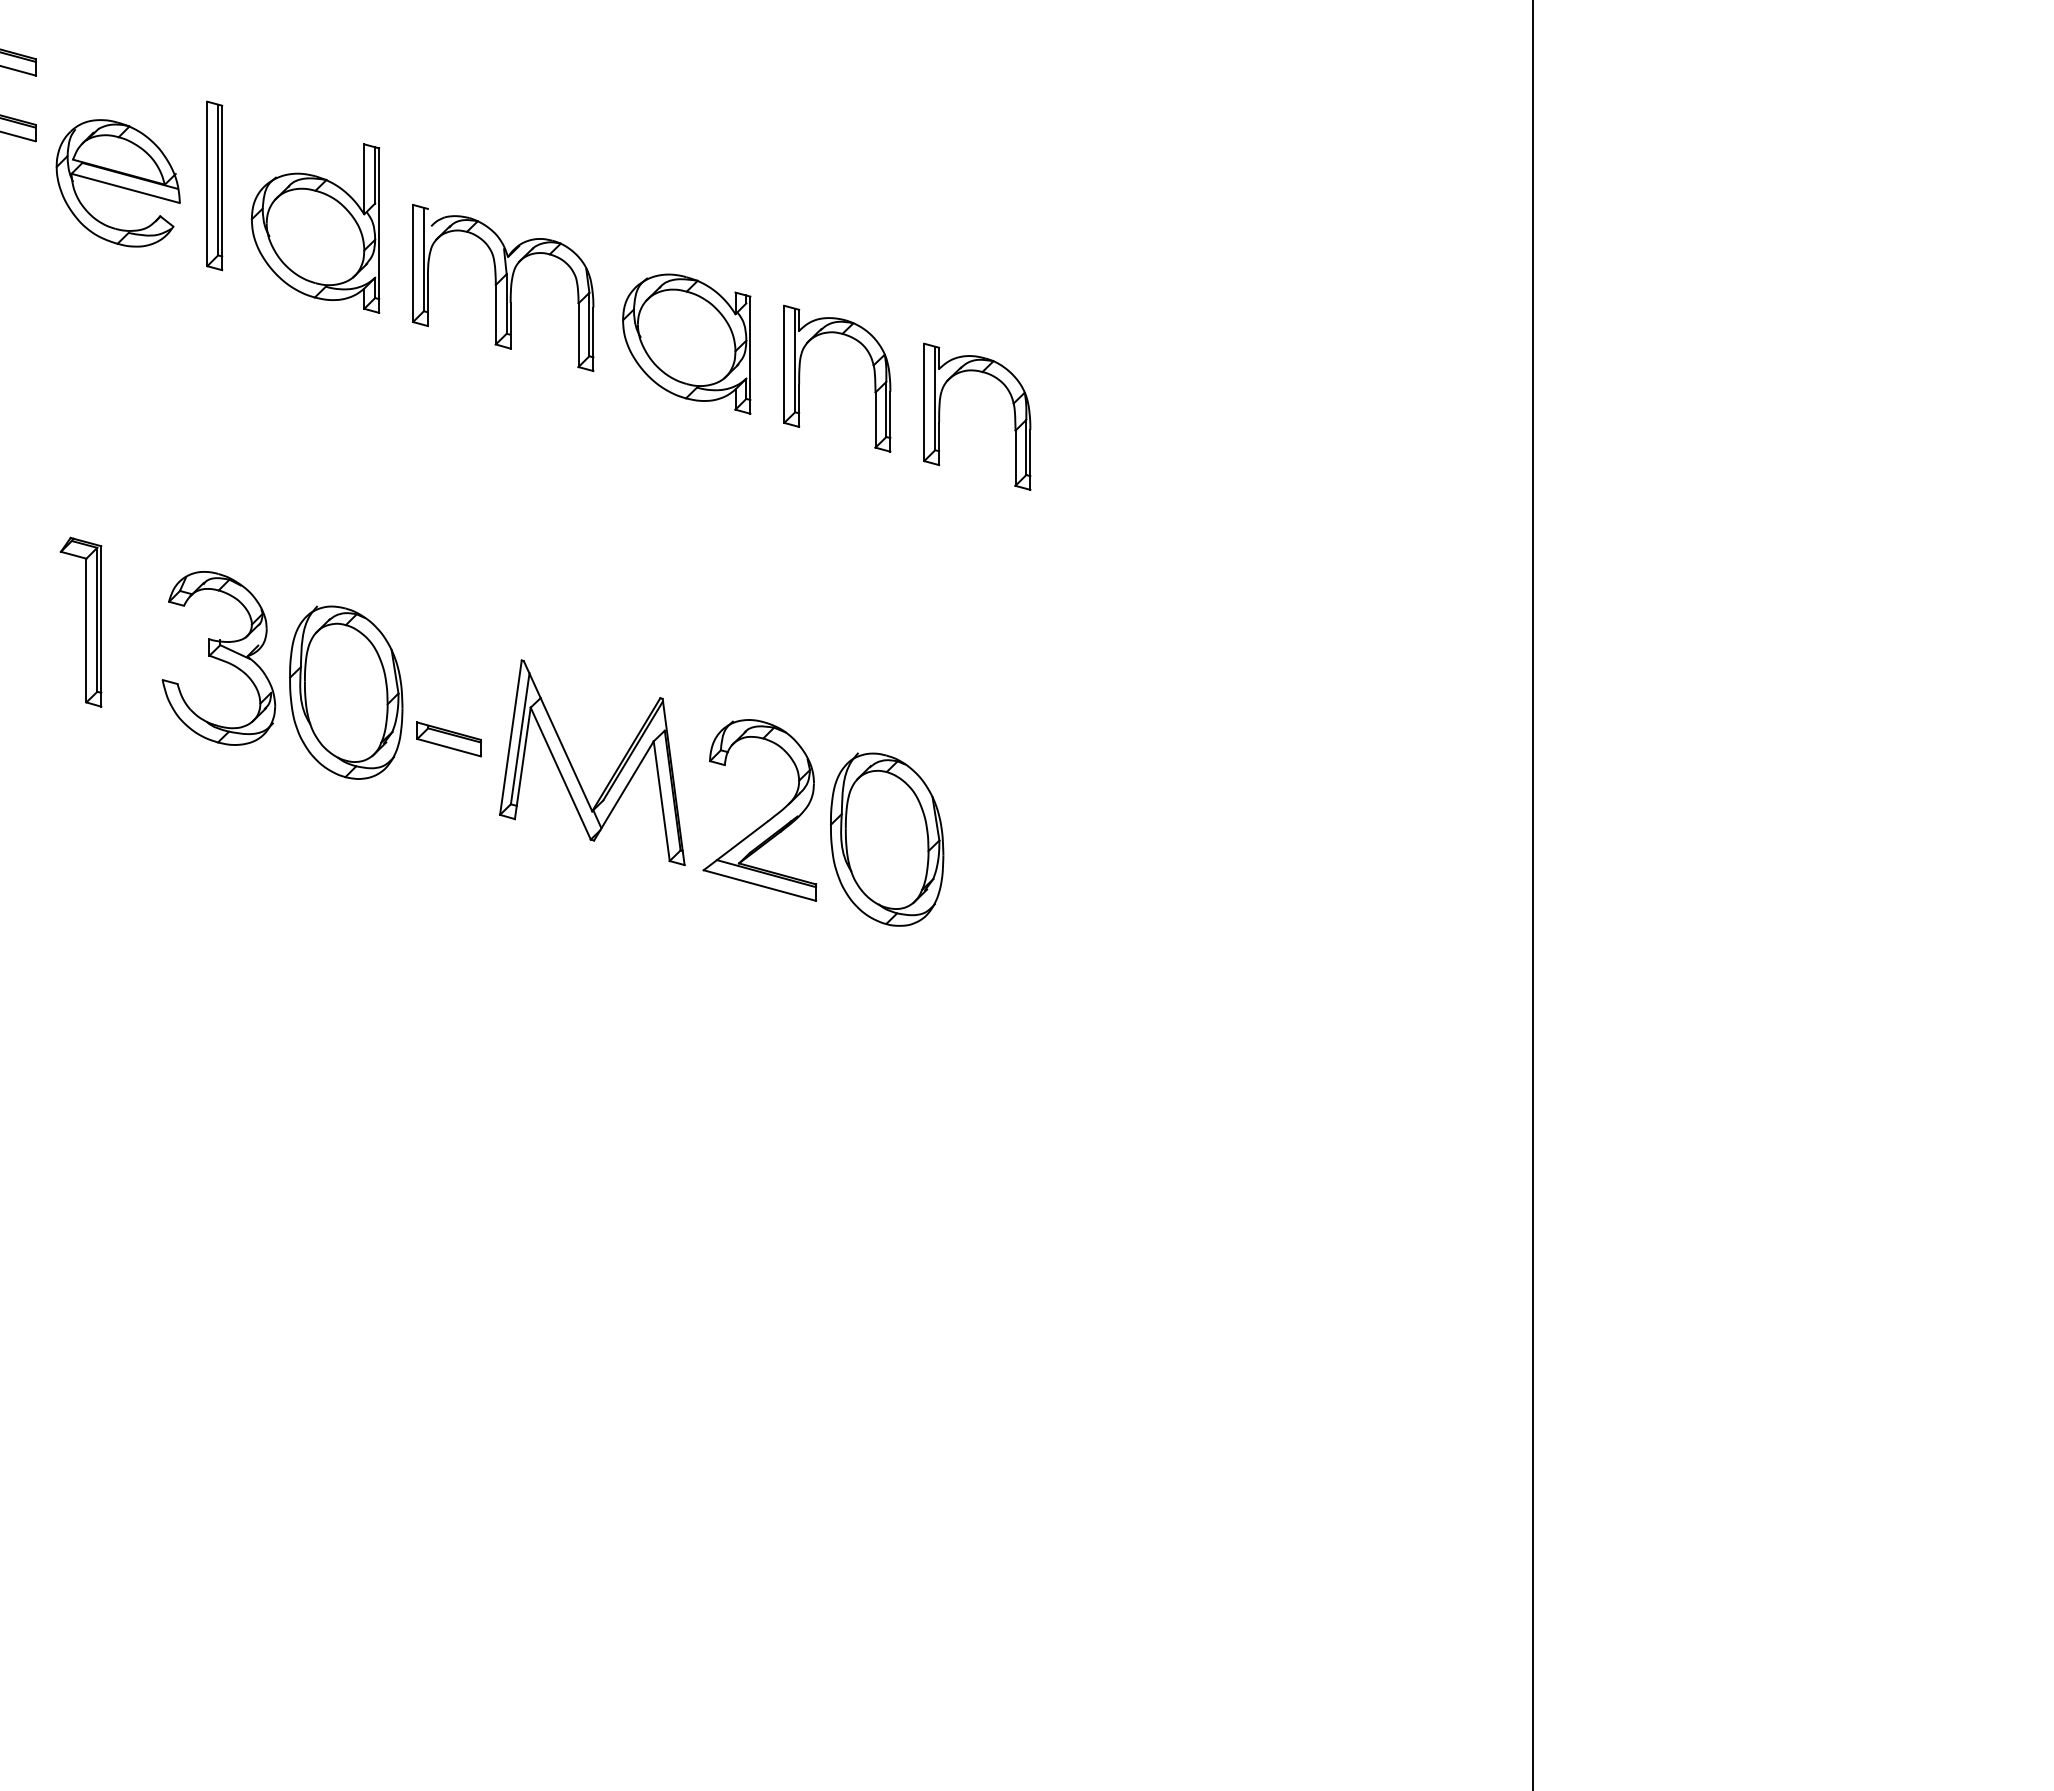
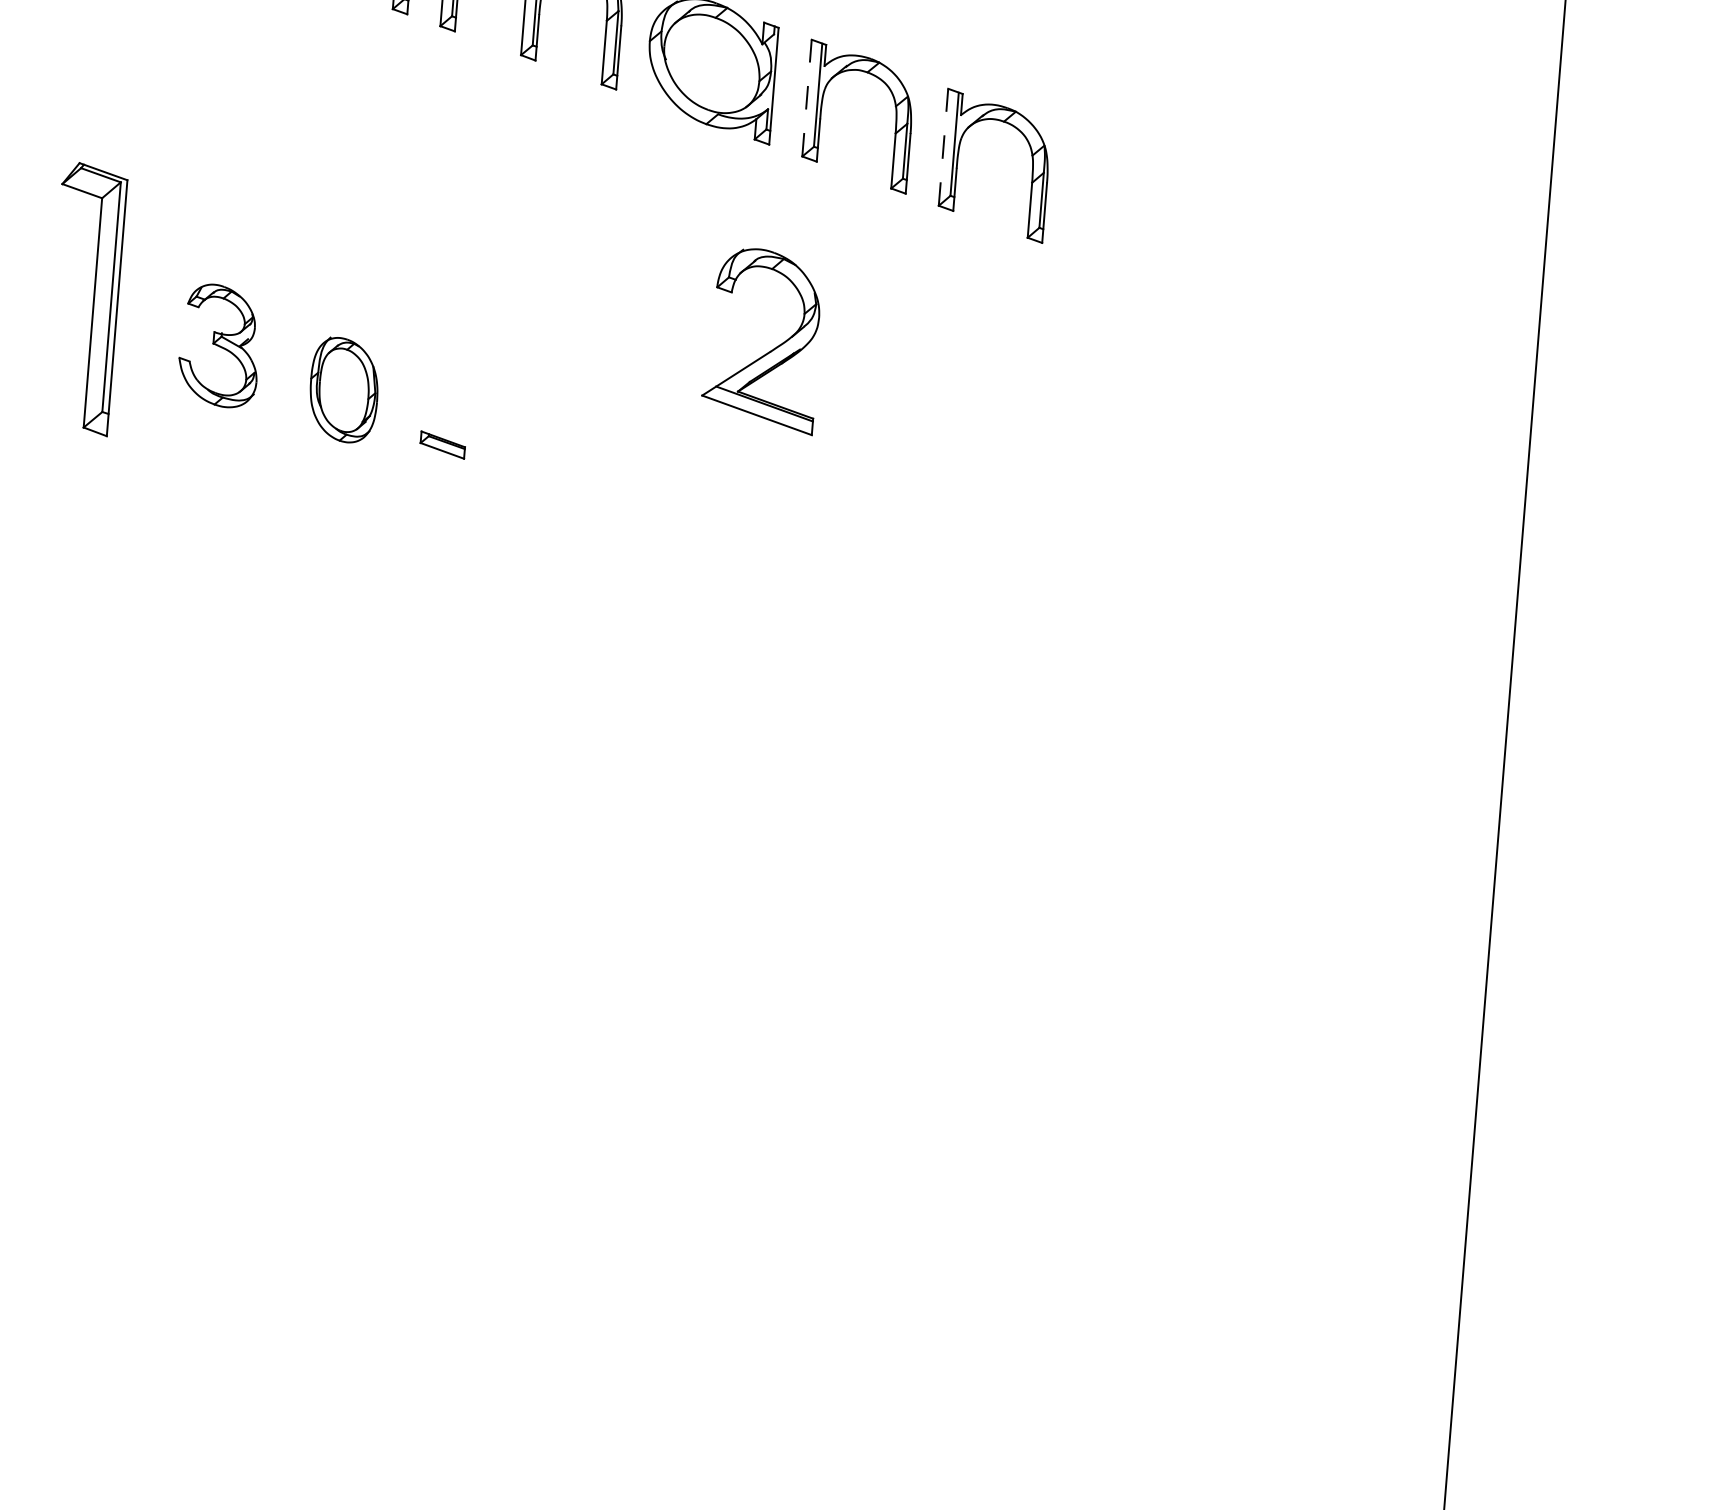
line: (784, 364) -> (807, 98), solid -> dashed
line: (924, 402) -> (943, 147), solid -> dashed
part: (80, 621) -> (84, 297), size x1.6
part: (218, 658) -> (219, 345), size x0.7
part: (346, 692) -> (344, 390), size x0.6
part: (448, 739) -> (442, 445), size x0.7
part: (575, 771) -> (566, 487), removed
part: (768, 819) -> (770, 350), moved
part: (886, 839) -> (870, 579), removed

